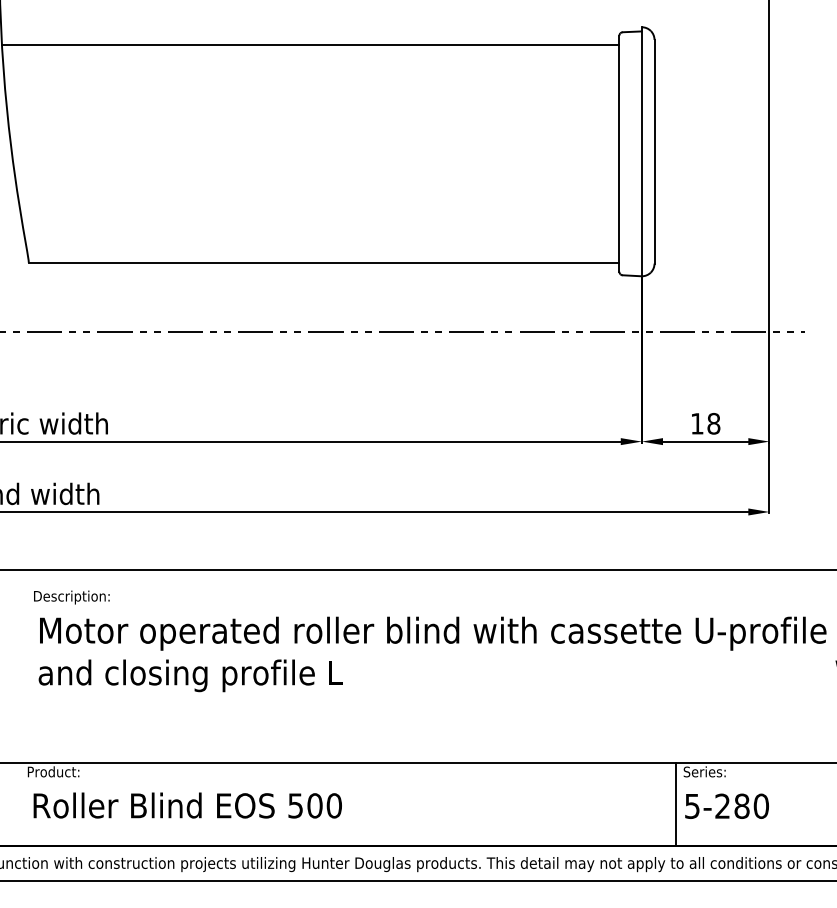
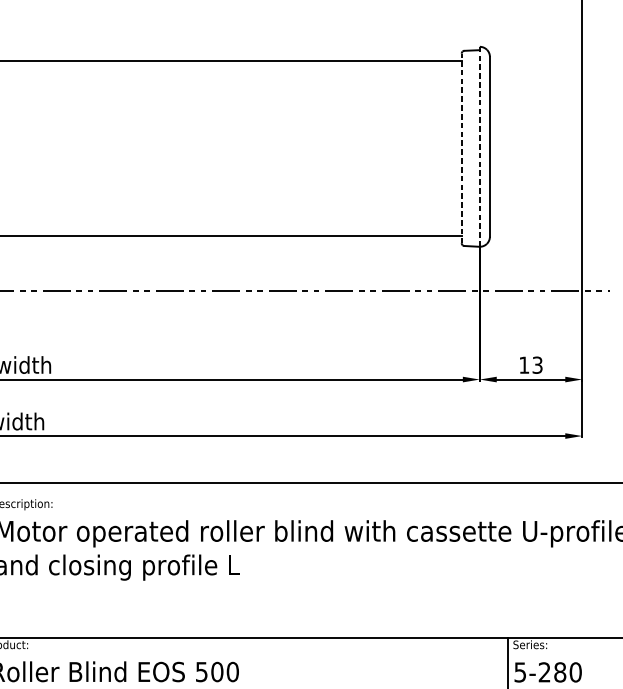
line: (641, 152) -> (479, 147), solid -> dashed
line: (619, 153) -> (461, 148), solid -> dashed
text: (713, 423) -> (537, 365), 18 -> 13

